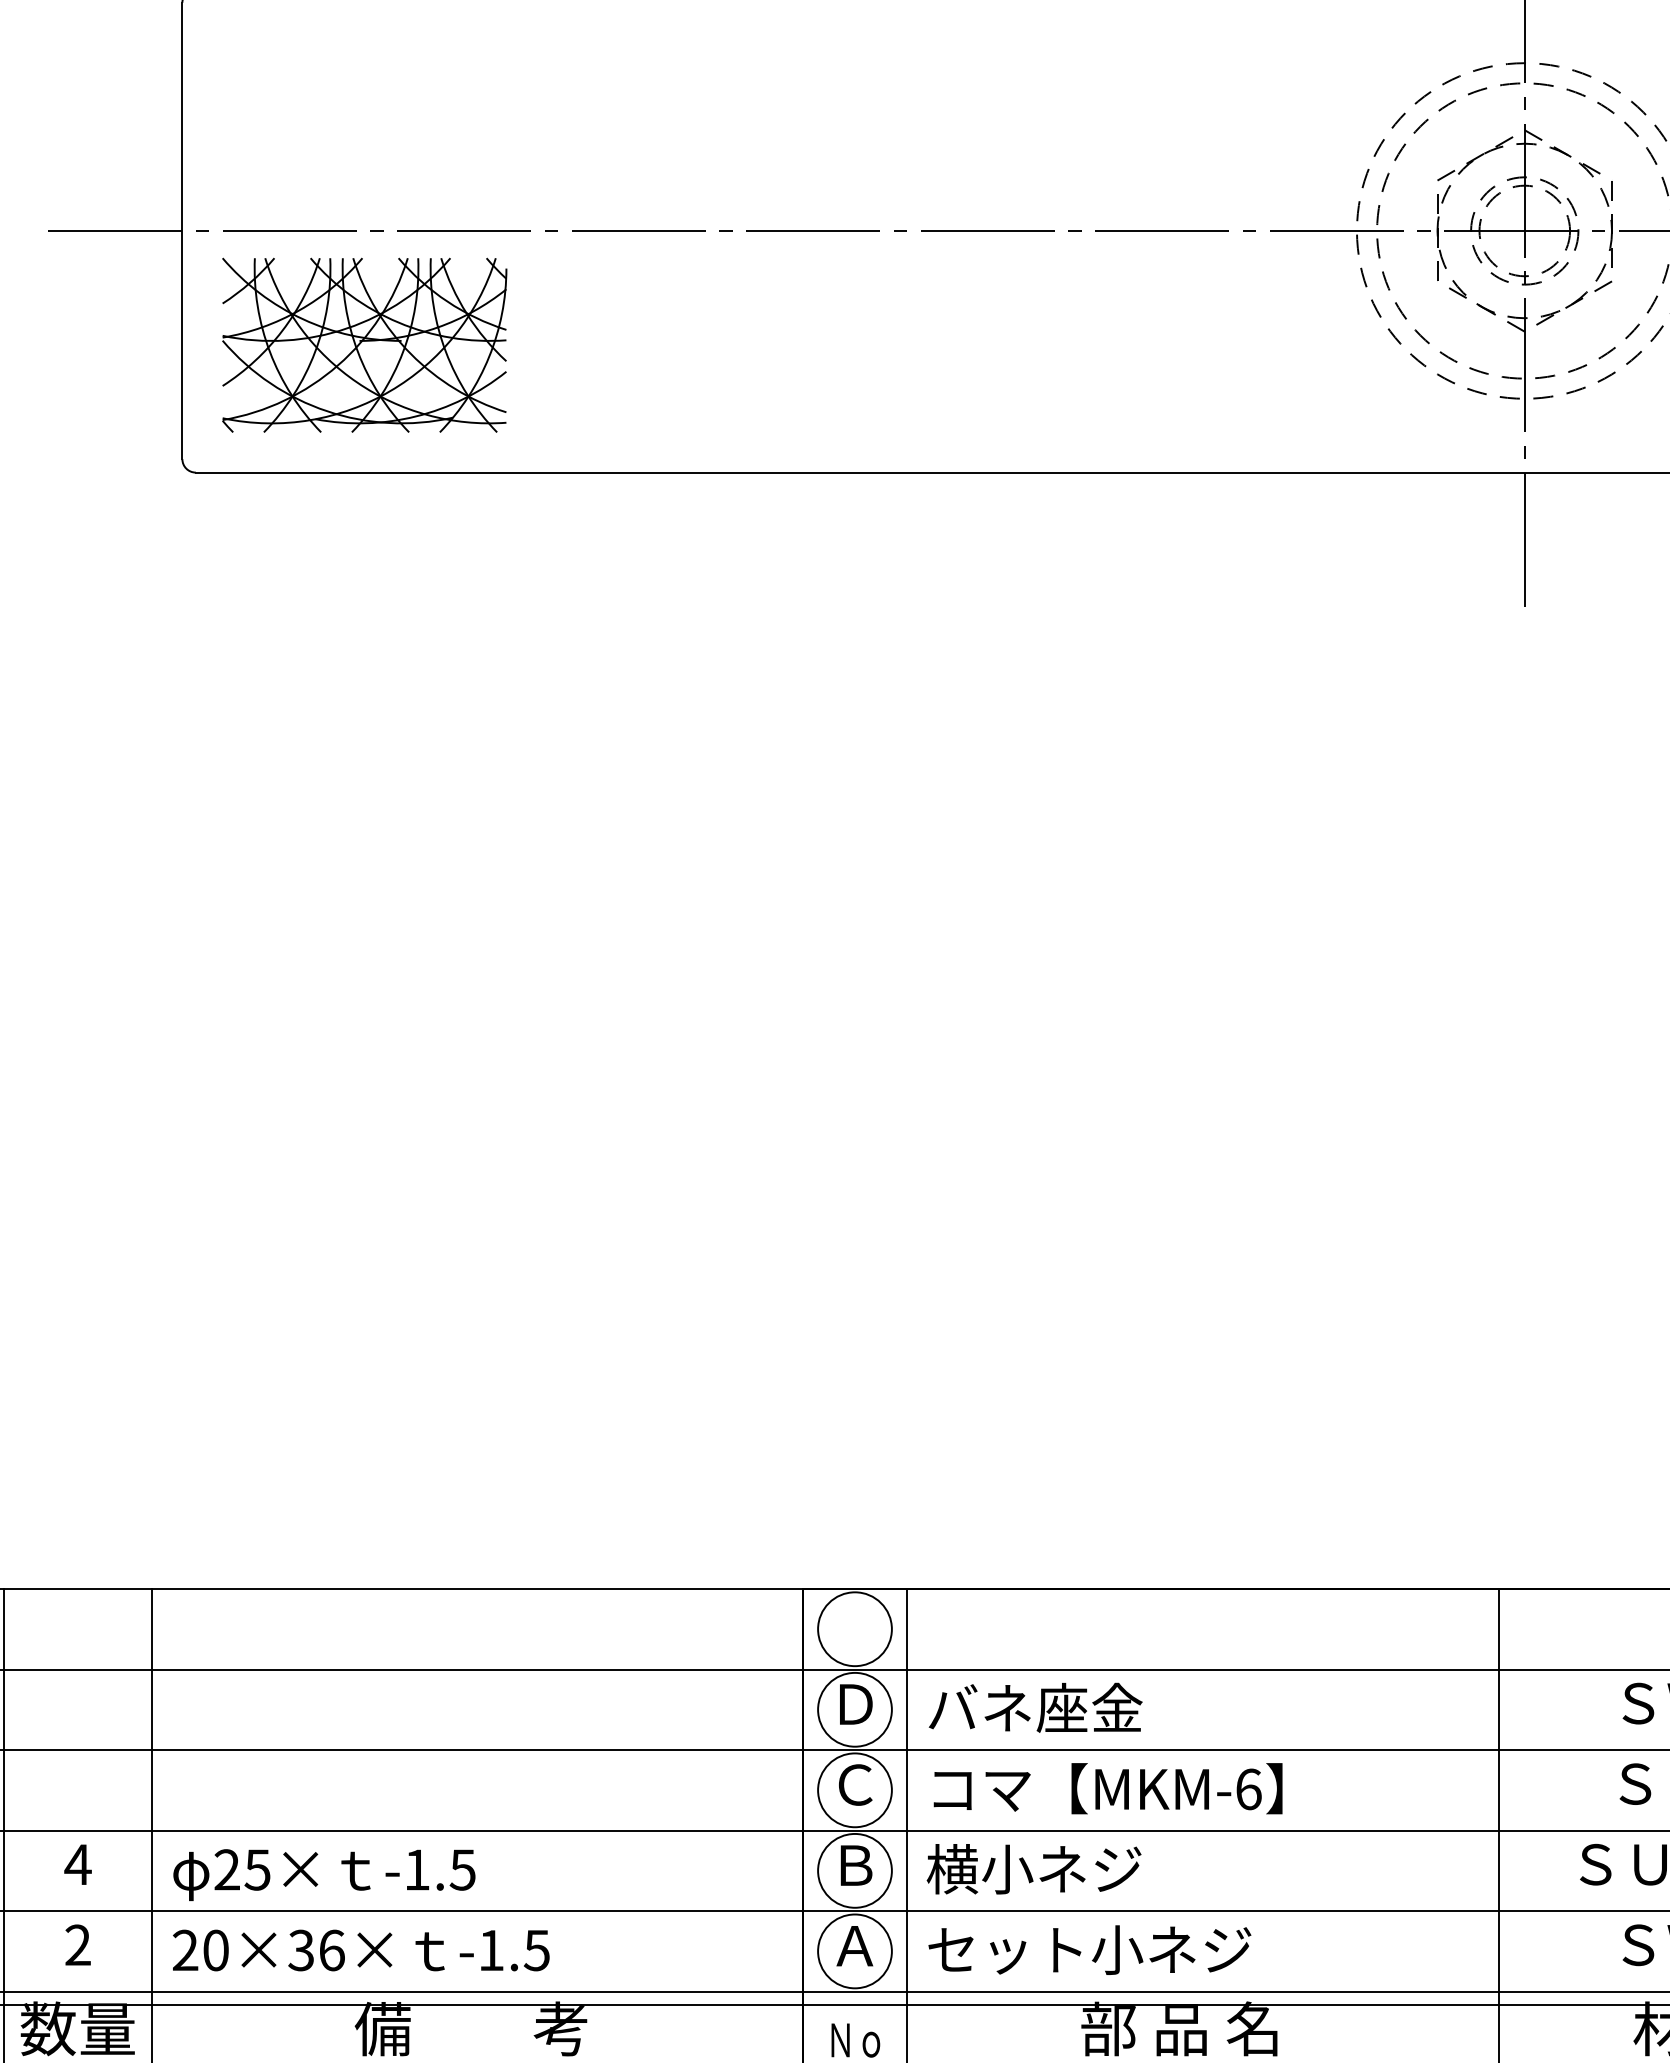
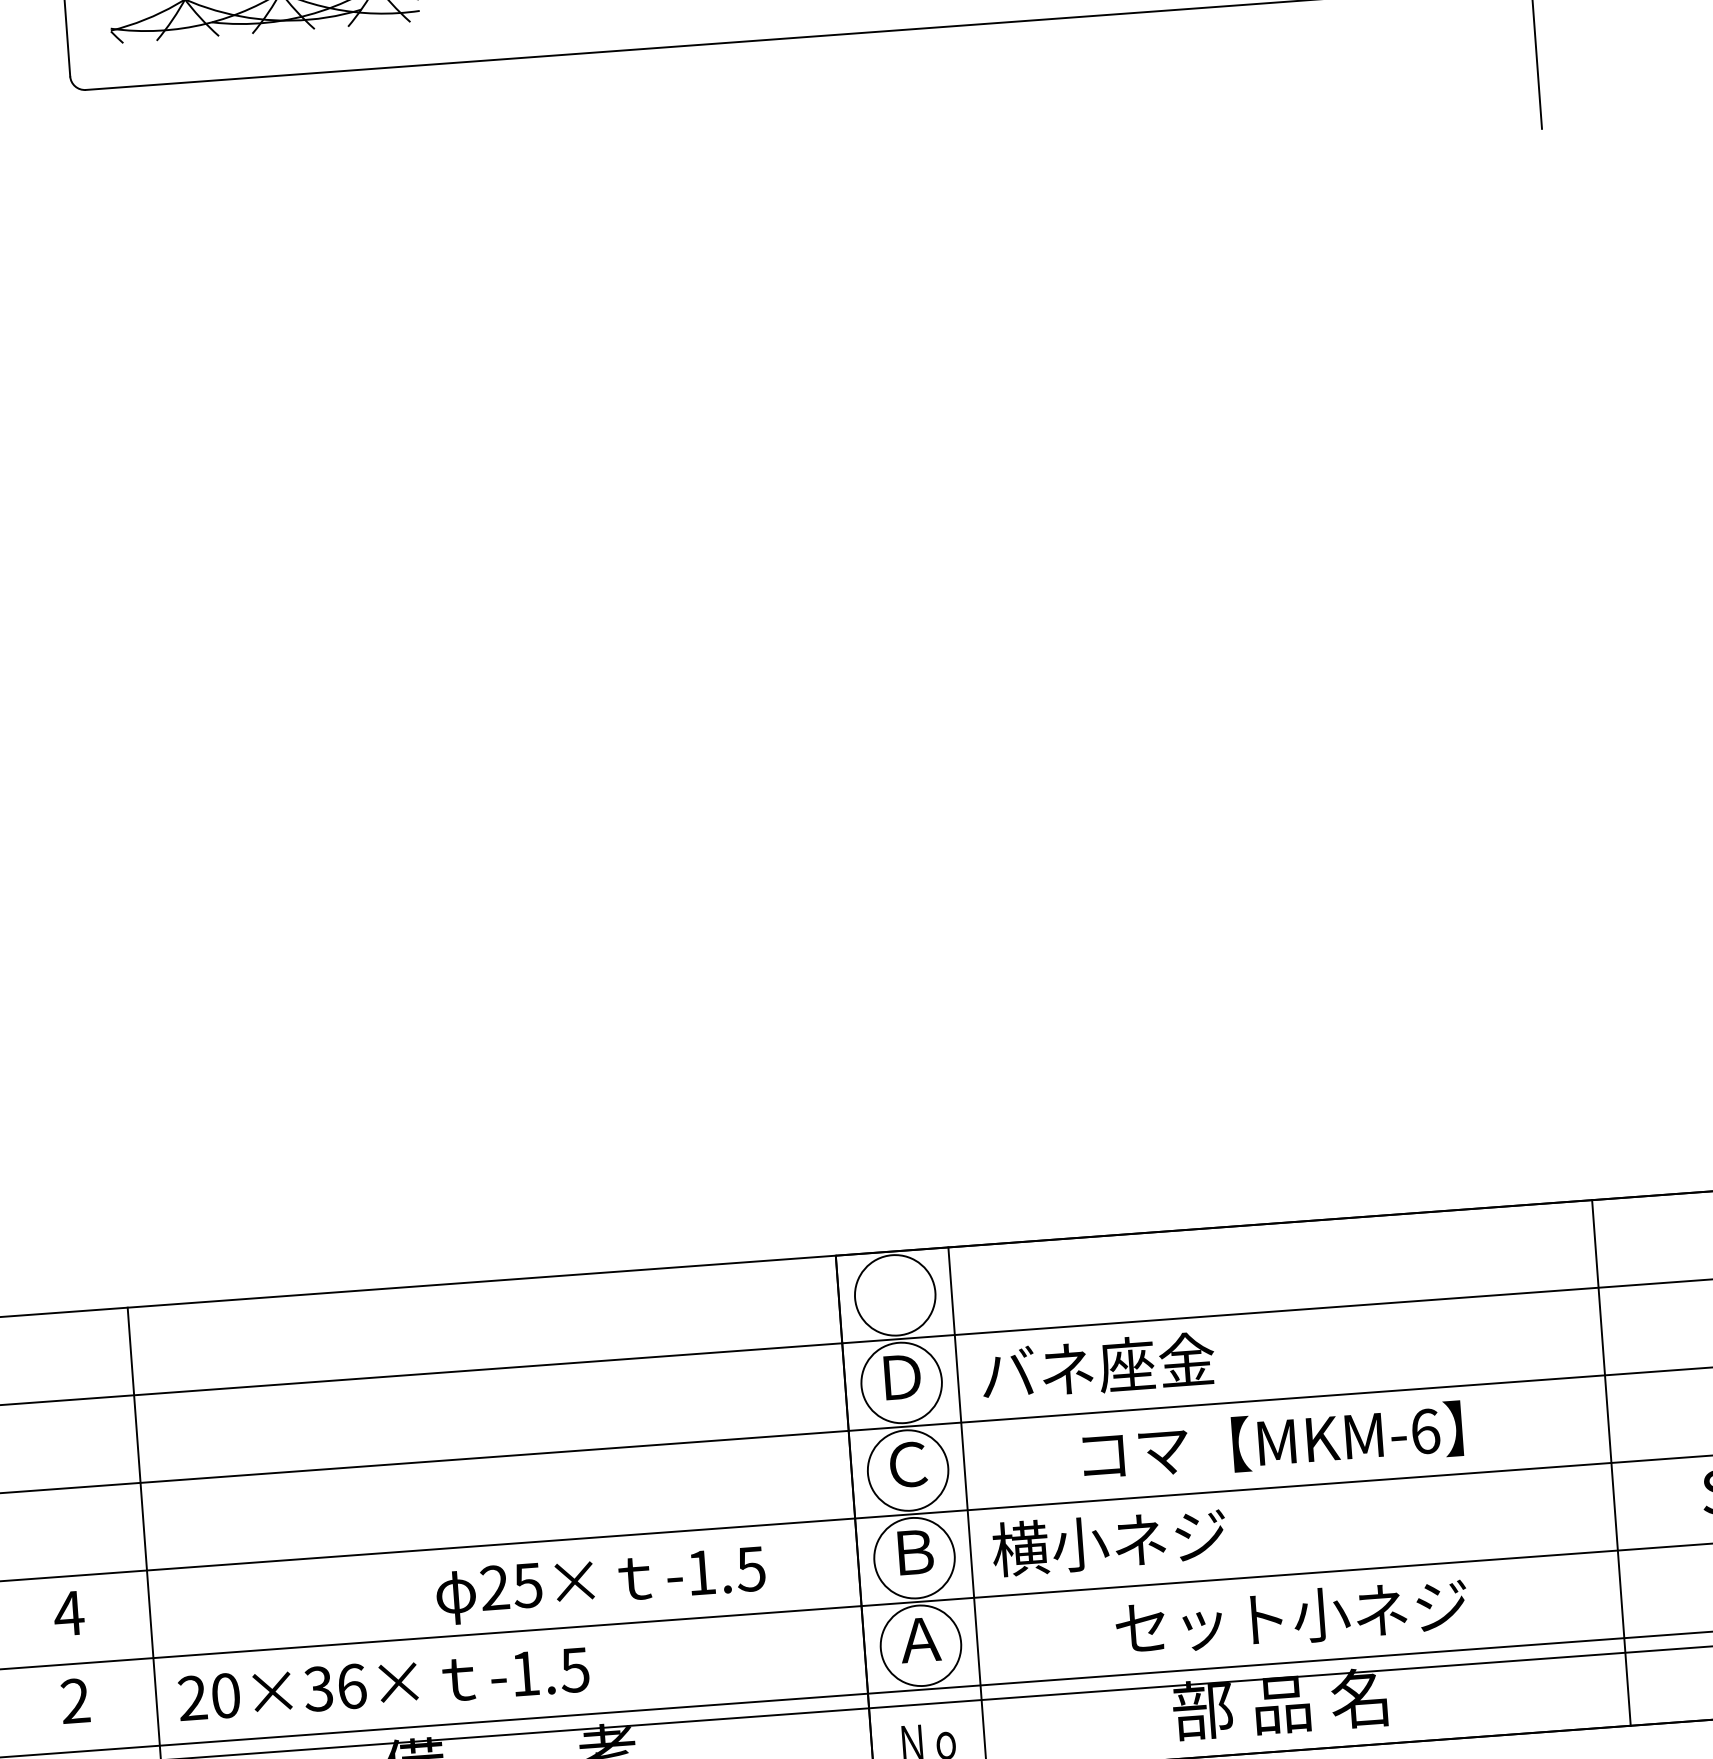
text: (1107, 1788) -> (1271, 1441), moved
text: (324, 1874) -> (601, 1585), moved
text: (1089, 1949) -> (1291, 1616), moved

